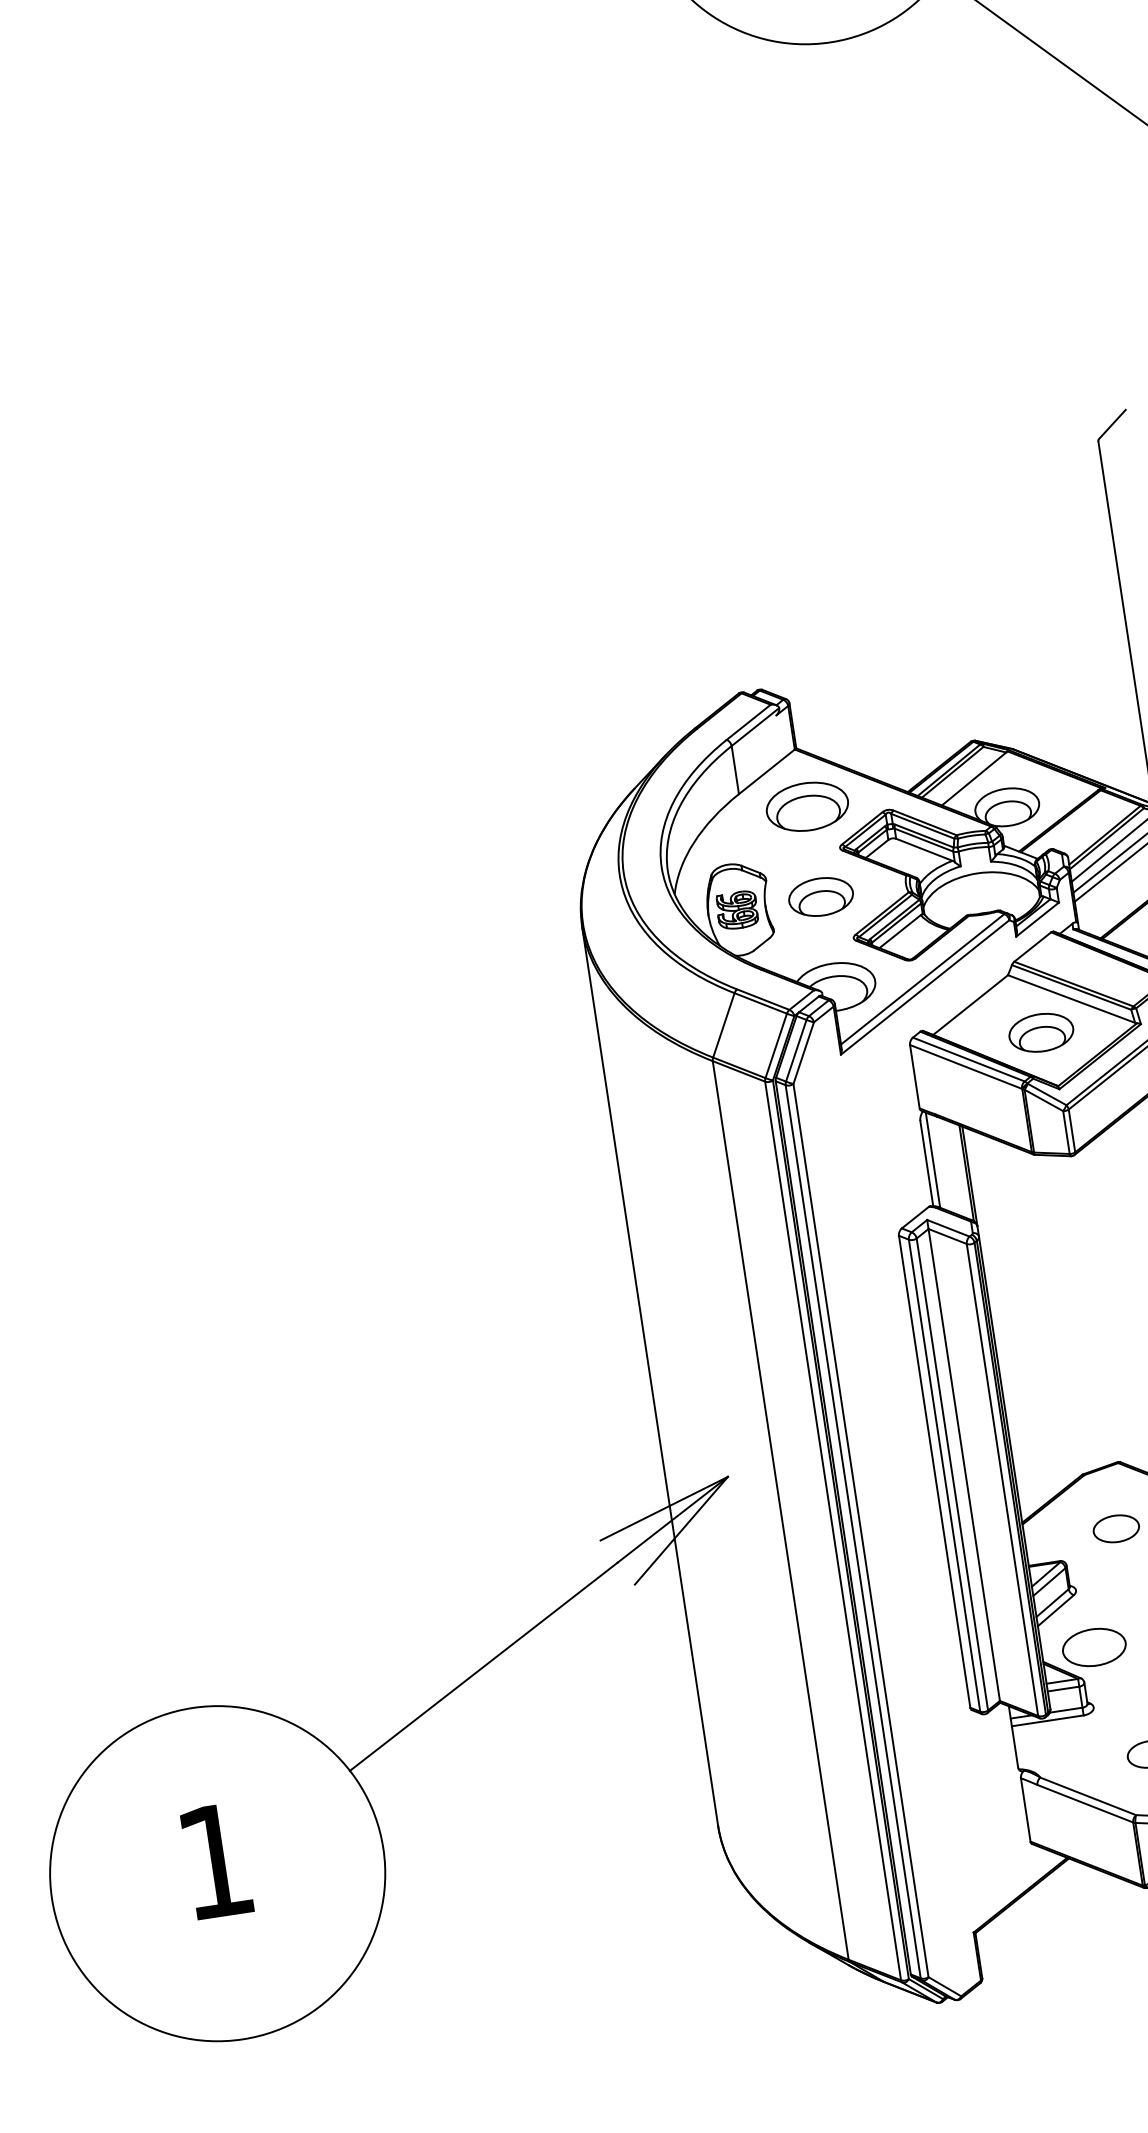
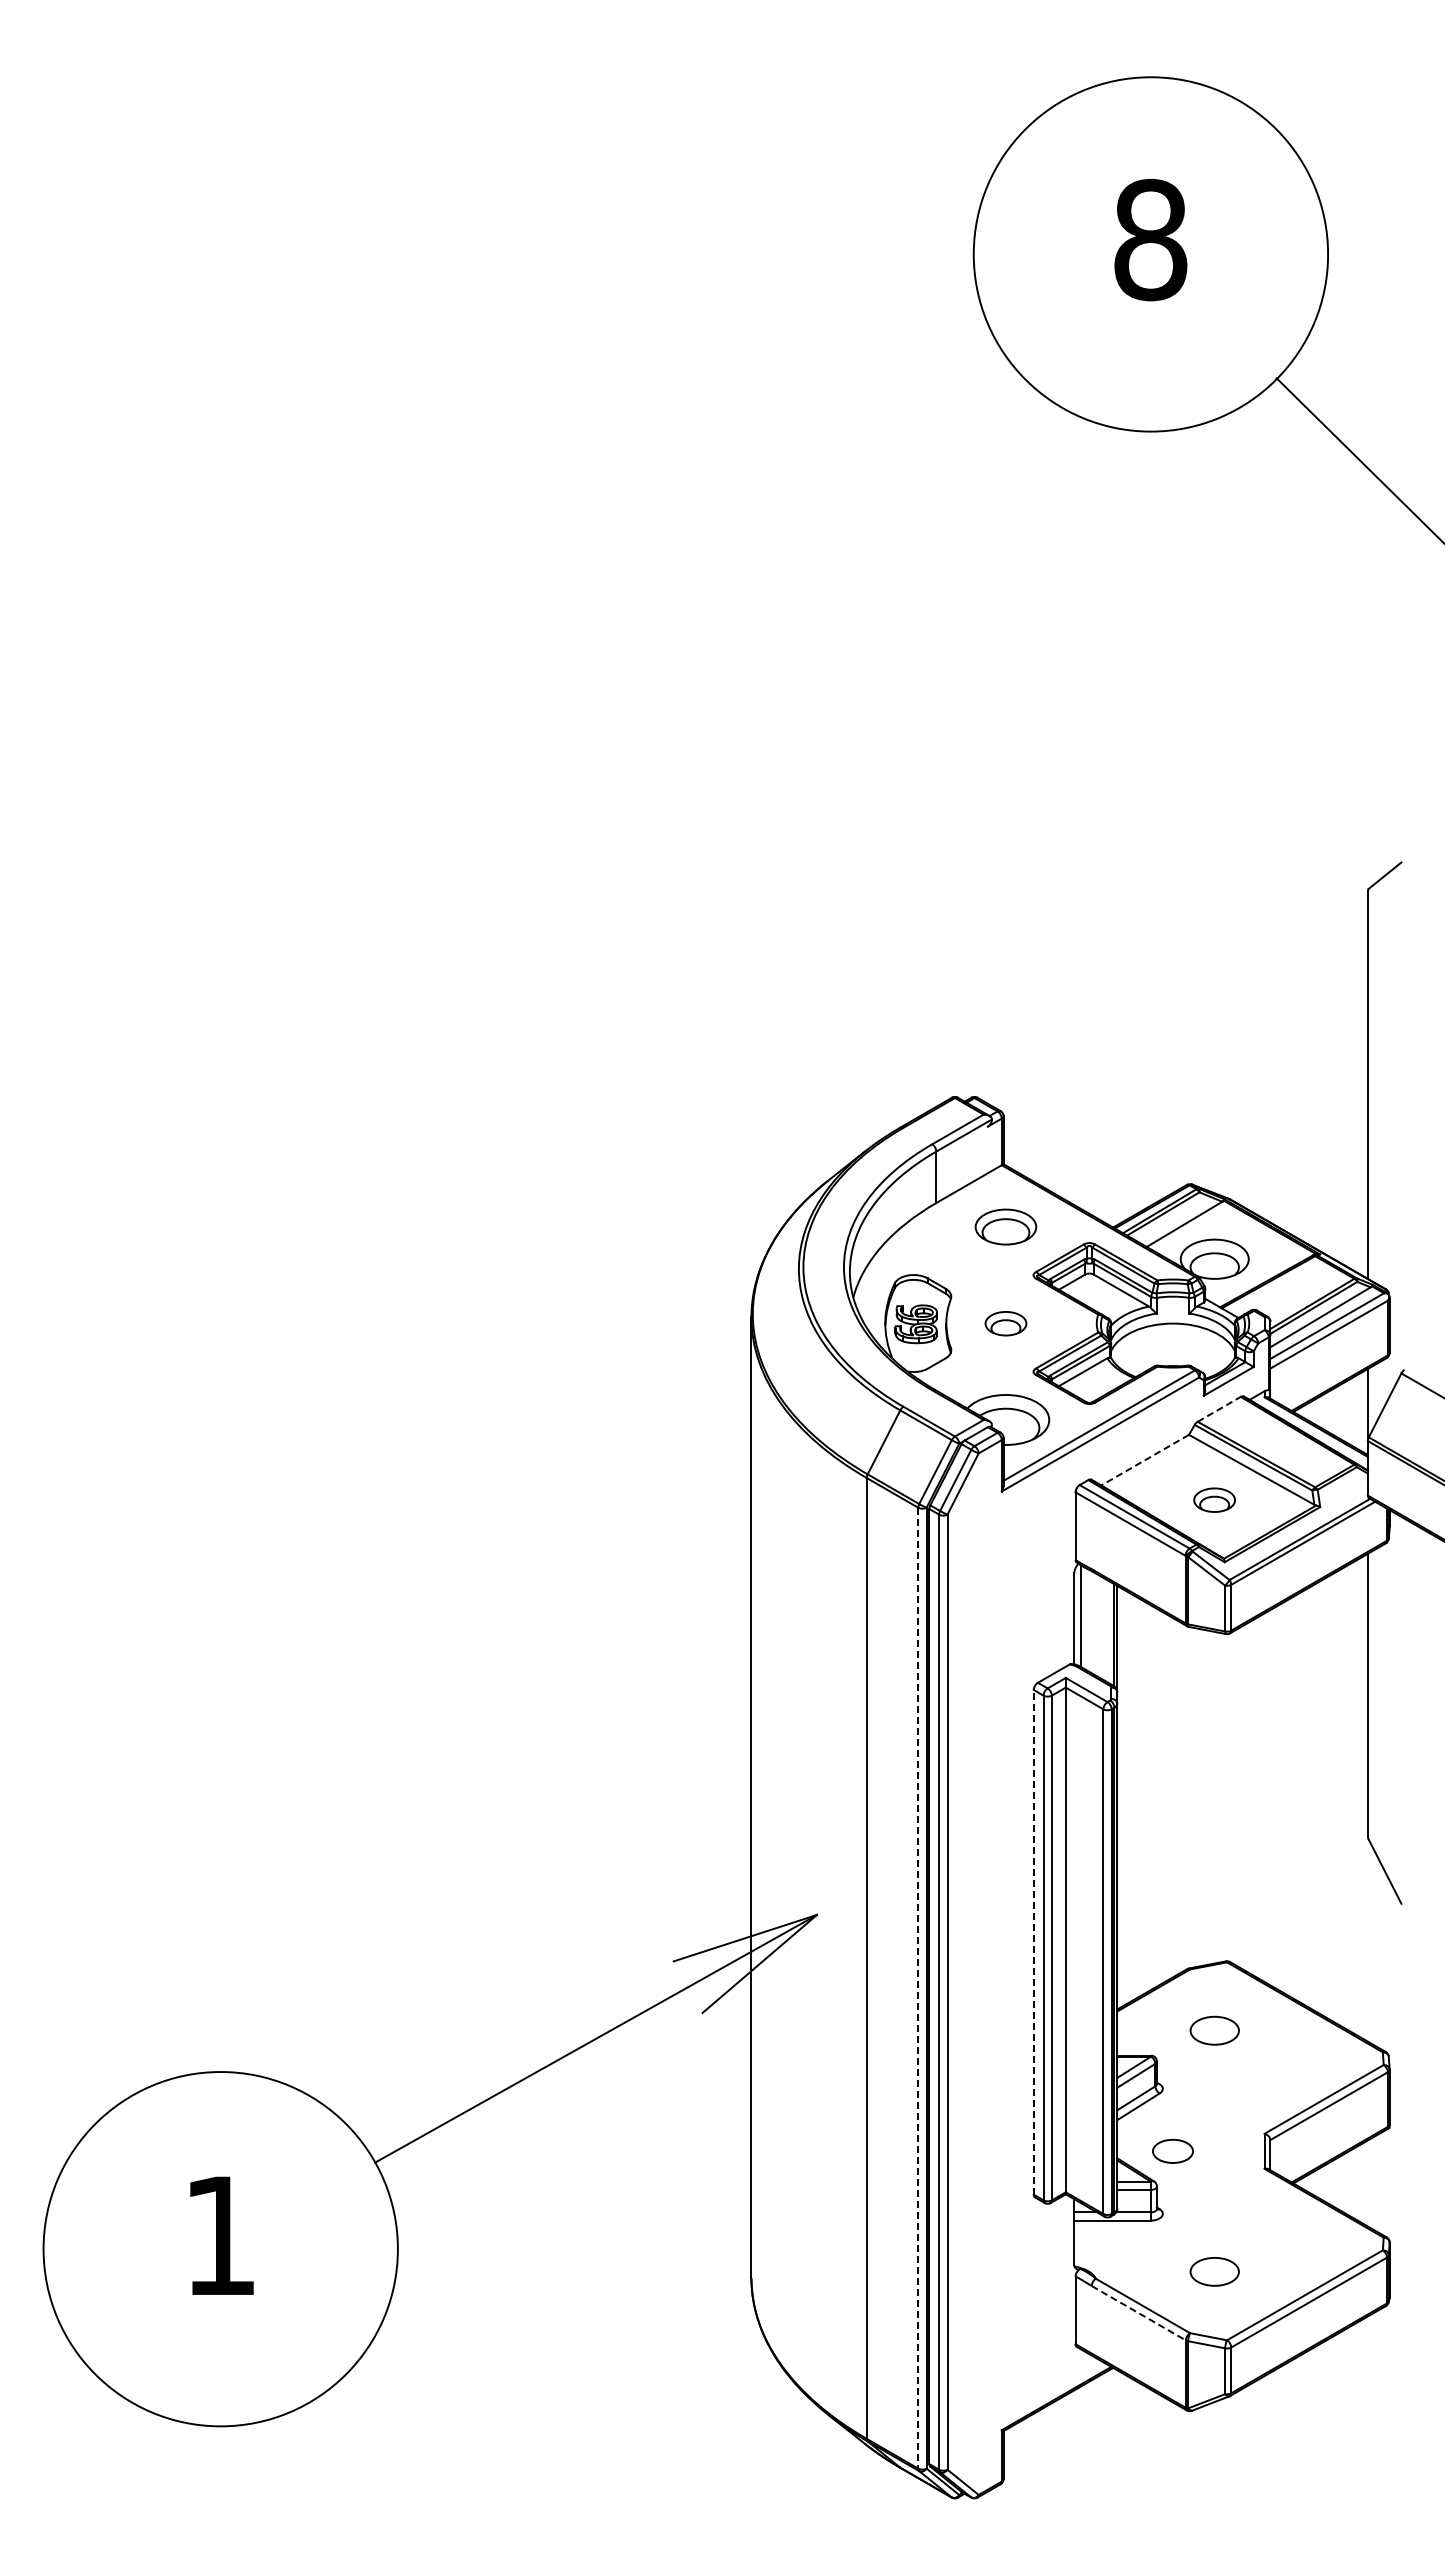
part: (806, 806) -> (1005, 1226), size x0.7
part: (820, 897) -> (1005, 1323), size x0.6
line: (1032, 947) -> (1219, 1409), solid -> dashed
line: (970, 1005) -> (1145, 1460), solid -> dashed
part: (1041, 1032) -> (1214, 1499), size x0.6
line: (934, 1471) -> (1033, 1941), solid -> dashed
line: (833, 1531) -> (918, 1988), solid -> dashed
part: (1093, 1647) -> (1172, 2151), size x0.6
line: (1085, 1803) -> (1139, 2313), solid -> dashed

